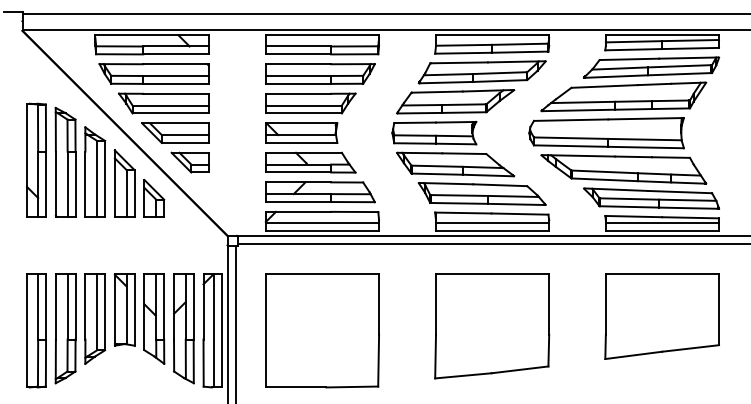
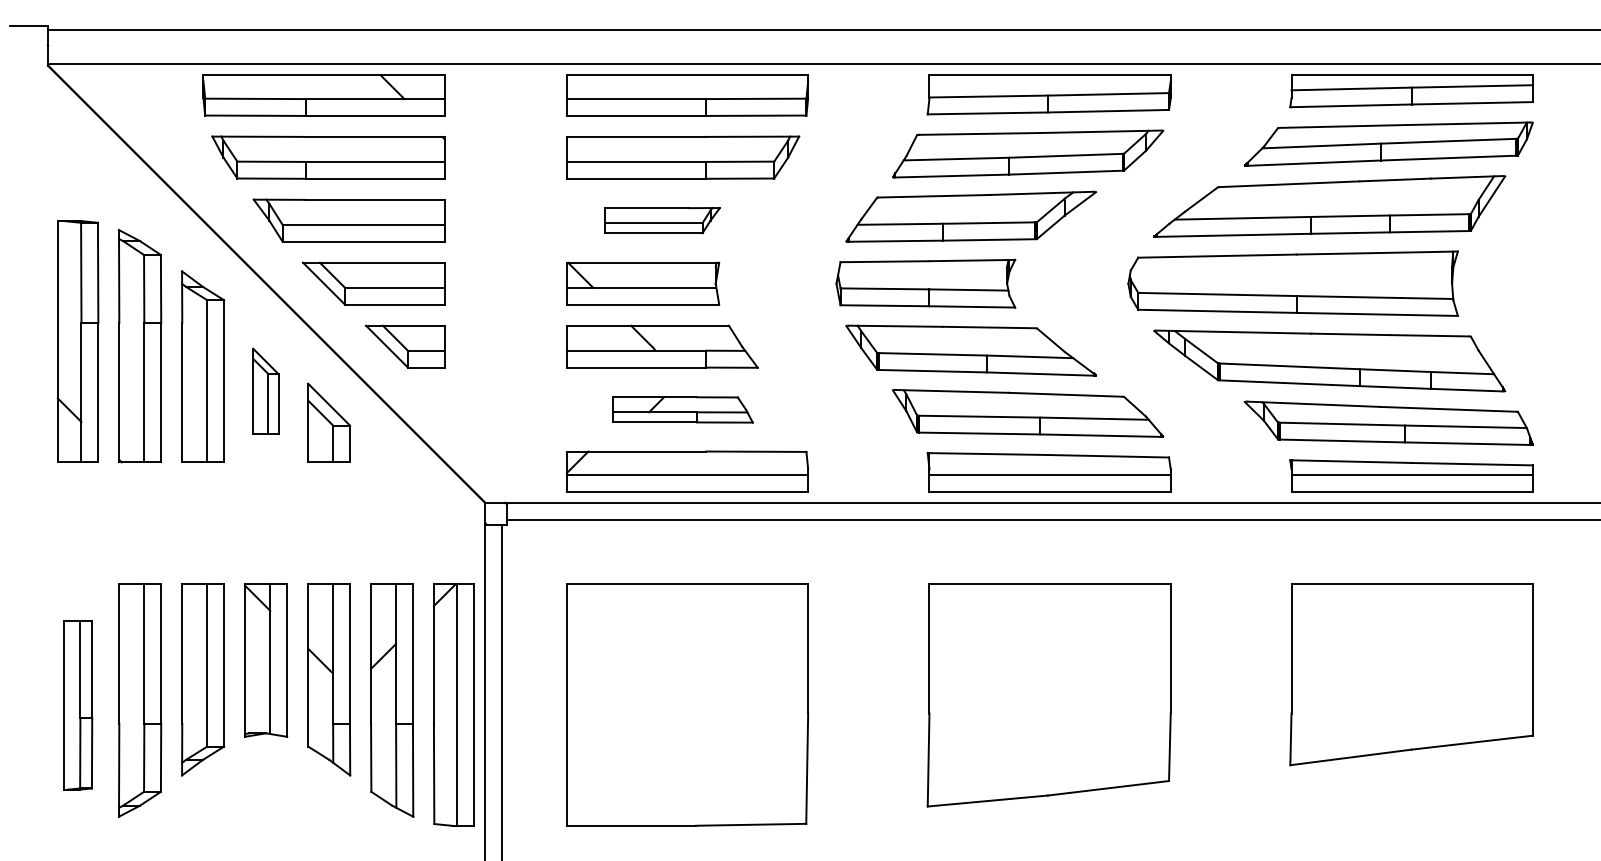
part: (310, 103) -> (661, 220), size x0.6
part: (124, 183) -> (265, 391), size x0.6
part: (320, 192) -> (683, 410), size x0.6
part: (36, 330) -> (77, 704), size x0.7

